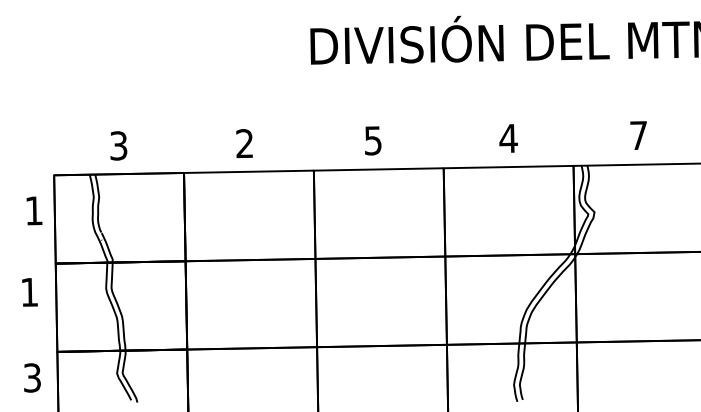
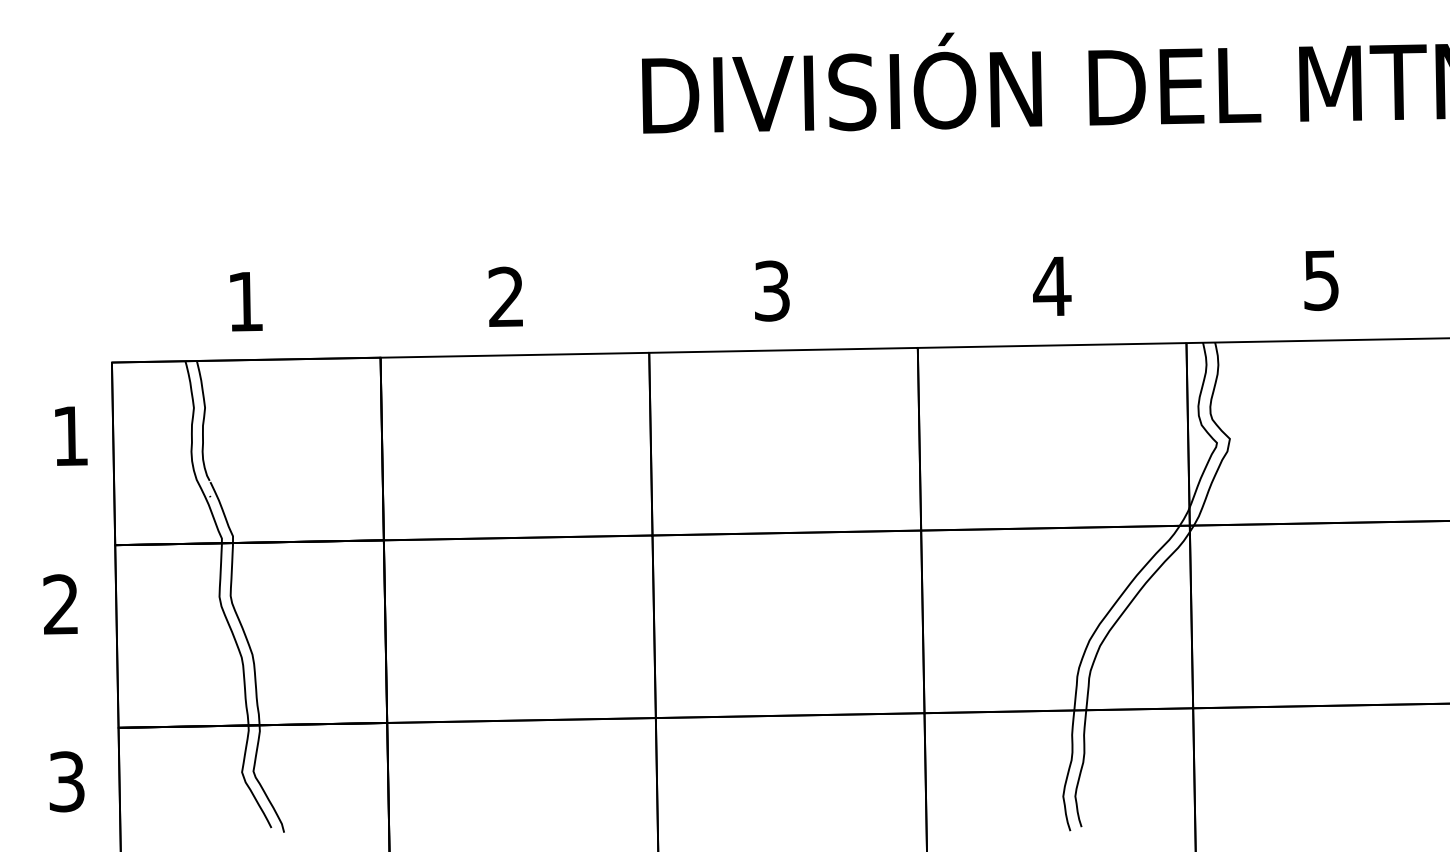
text: (638, 135) -> (1320, 280), 7 -> 5
text: (373, 140) -> (772, 290), 5 -> 3
text: (118, 145) -> (245, 300), 3 -> 1
text: (29, 291) -> (60, 602), 1 -> 2

